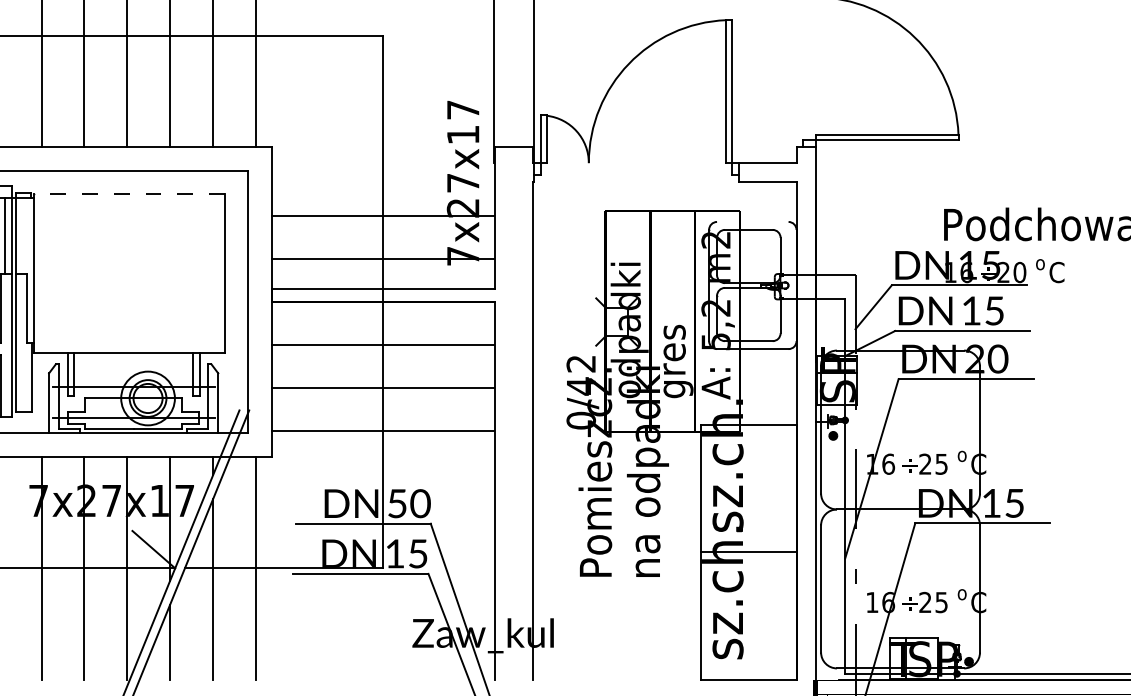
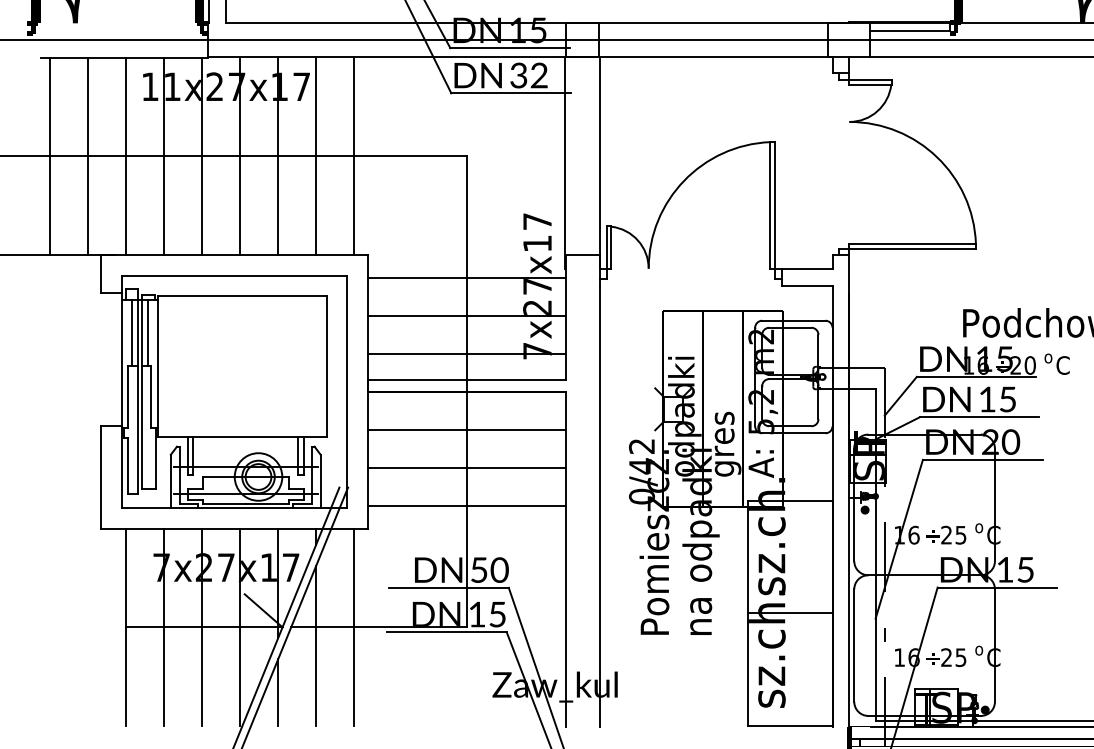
line: (383, 173) -> (466, 277), added
line: (128, 194) -> (241, 296), dashed -> solid
line: (752, 221) -> (793, 320), added
line: (22, 235) -> (147, 332), added

